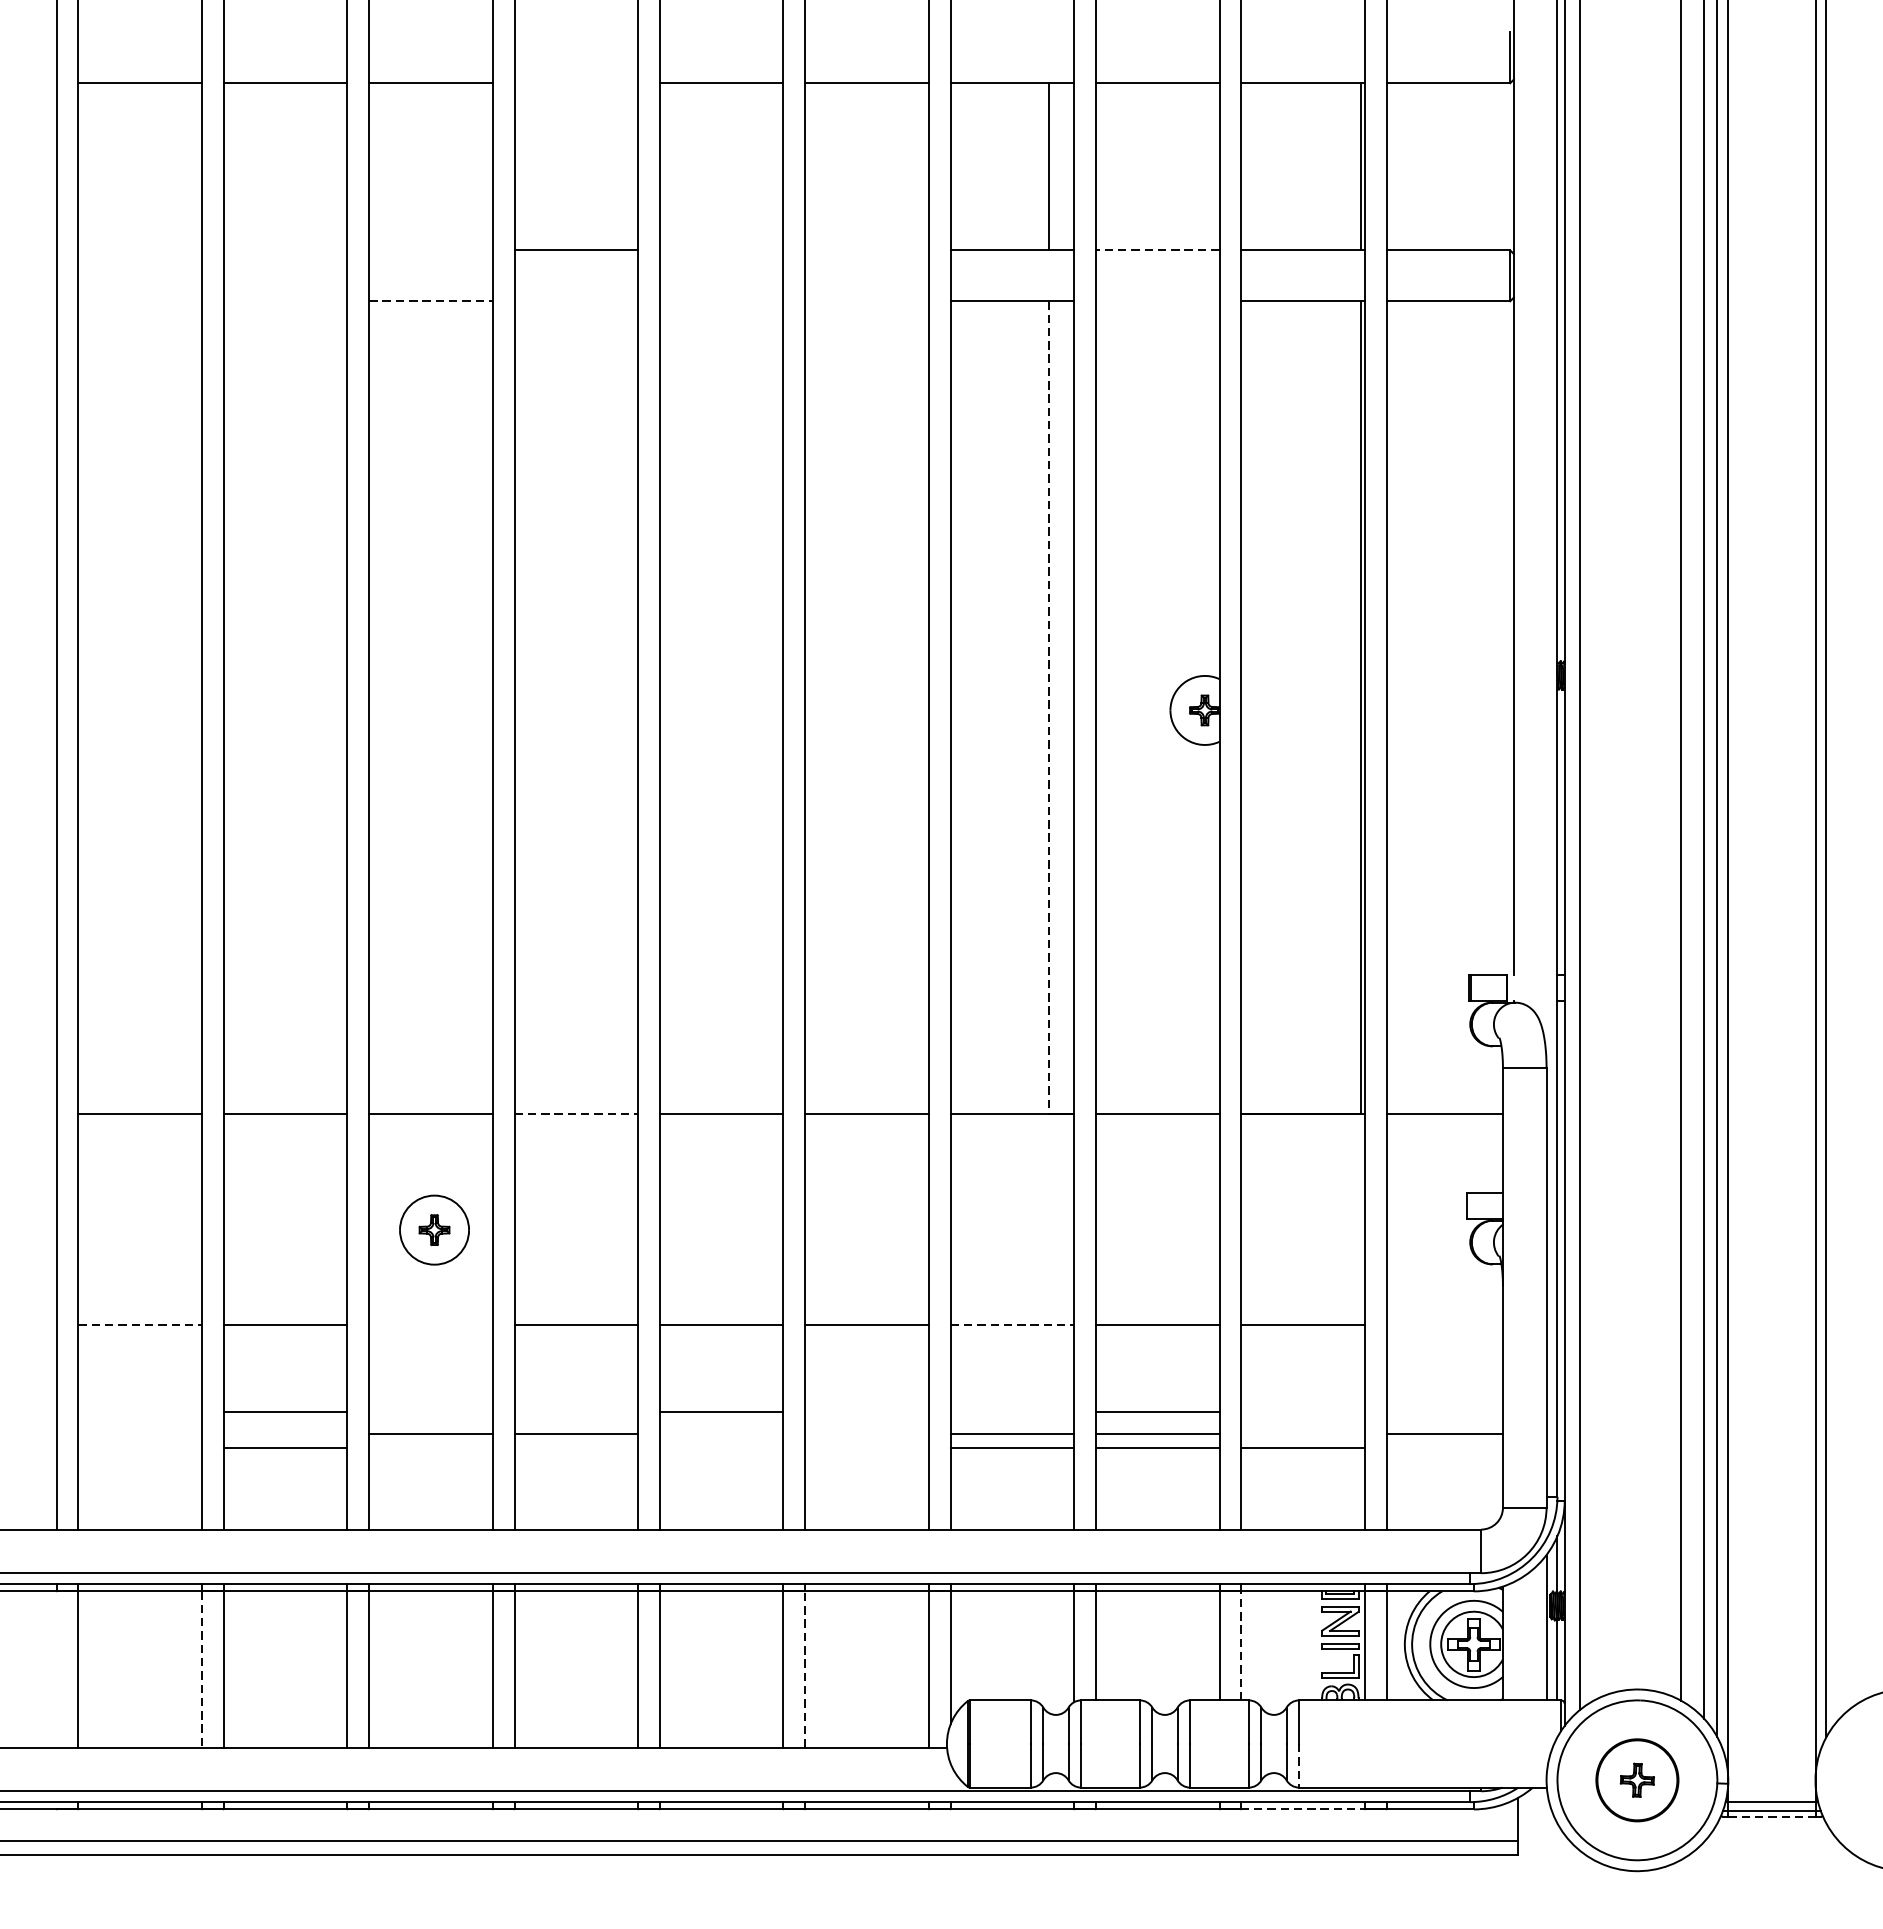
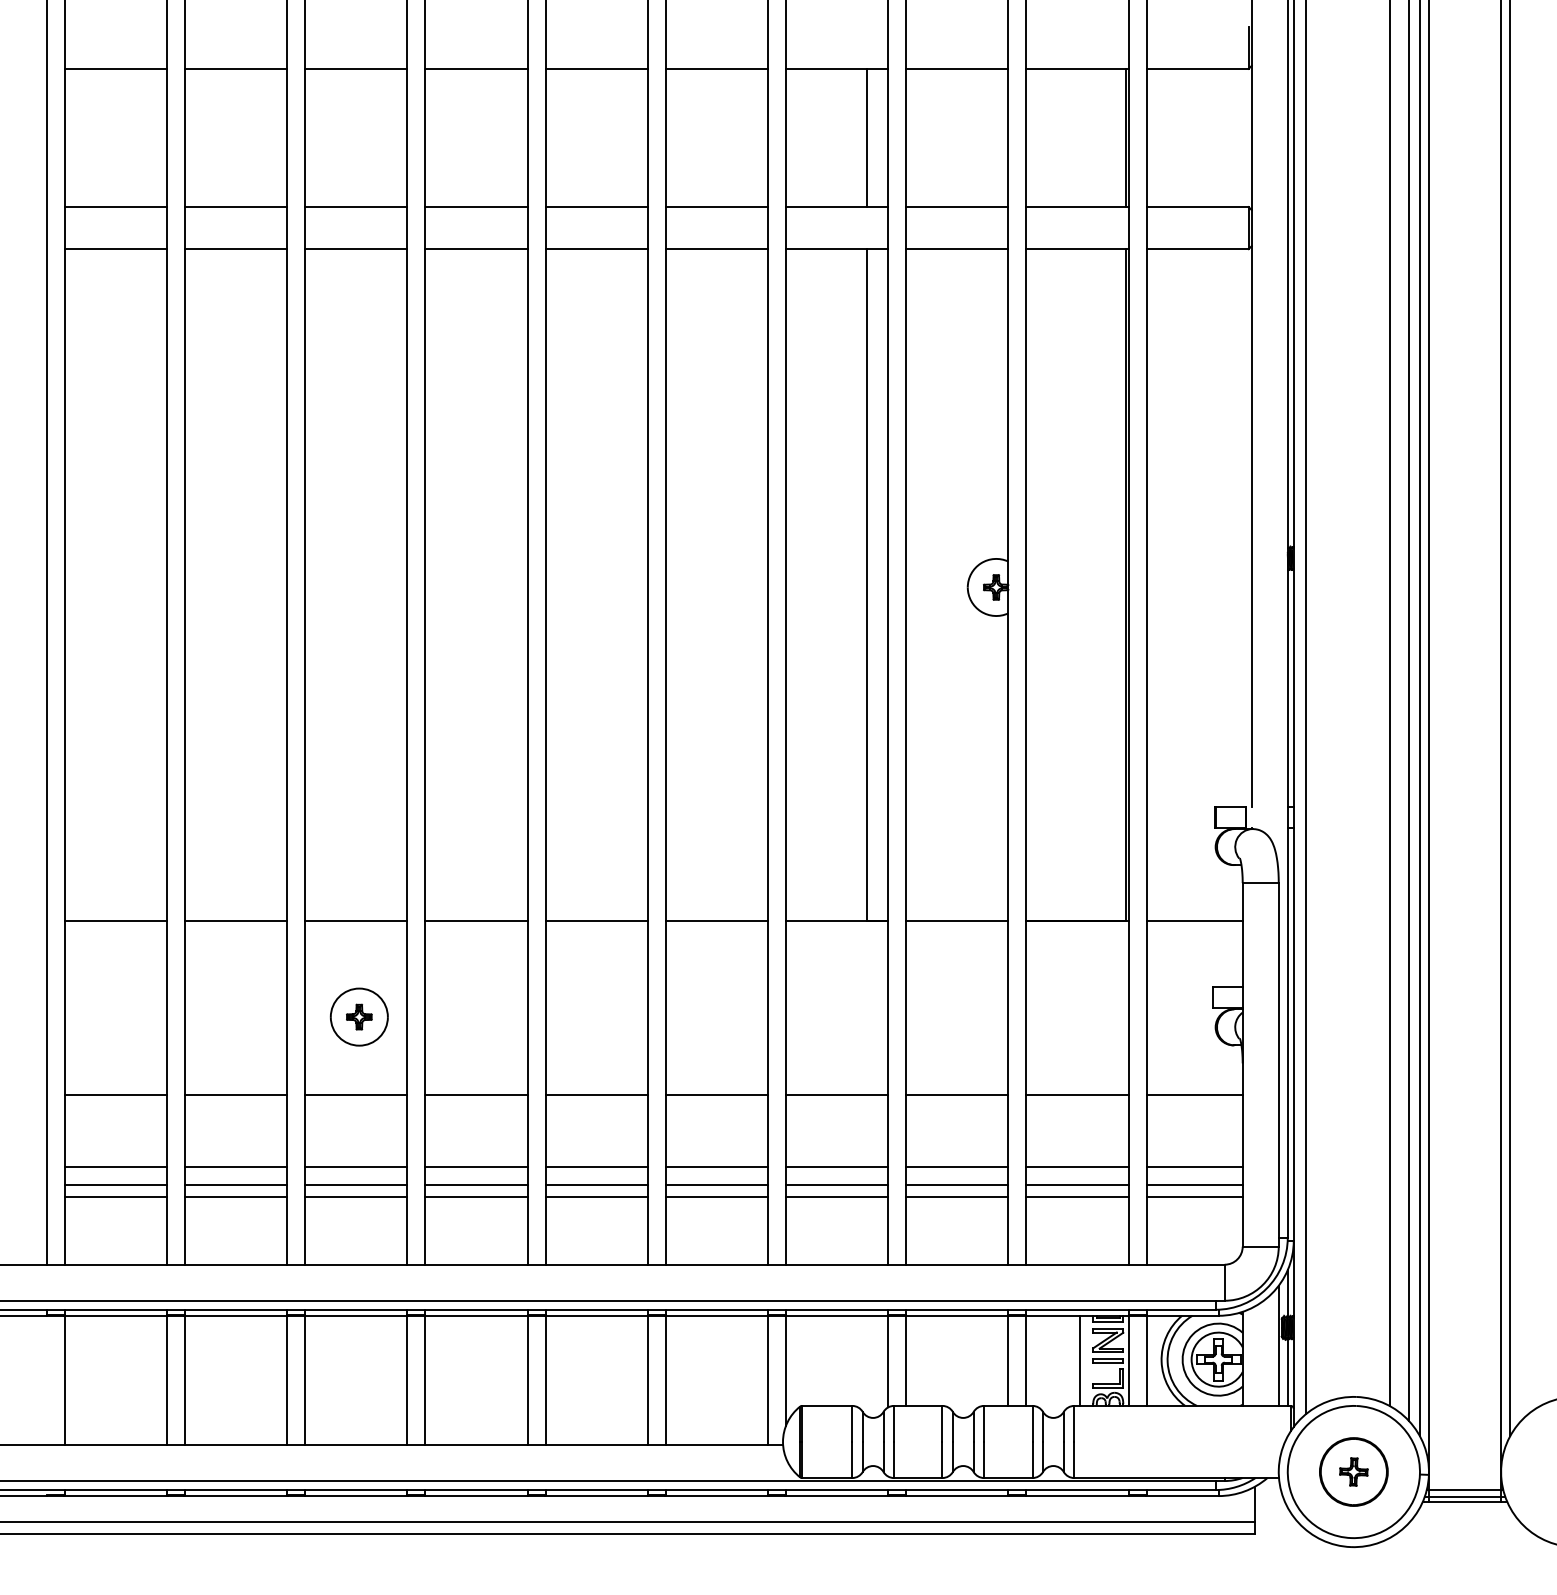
line: (576, 82) -> (476, 68), added
line: (139, 250) -> (115, 207), added
line: (285, 250) -> (236, 207), added
line: (431, 250) -> (356, 207), added
line: (721, 250) -> (596, 207), added
line: (866, 250) -> (716, 207), added
line: (1156, 250) -> (956, 207), dashed -> solid
line: (139, 301) -> (115, 249), added
line: (285, 301) -> (236, 249), added
line: (431, 301) -> (356, 249), dashed -> solid
line: (576, 301) -> (476, 249), added
line: (721, 301) -> (596, 249), added
line: (866, 301) -> (716, 249), added
line: (1158, 301) -> (957, 249), added
line: (1049, 708) -> (867, 585), dashed -> solid
line: (577, 1113) -> (477, 920), dashed -> solid
line: (140, 1324) -> (116, 1095), dashed -> solid
line: (431, 1324) -> (356, 1095), added
line: (1012, 1324) -> (837, 1095), dashed -> solid
line: (1444, 1324) -> (1194, 1095), added
line: (139, 1412) -> (115, 1167), added
line: (431, 1412) -> (356, 1167), added
line: (576, 1412) -> (476, 1167), added
line: (866, 1412) -> (716, 1167), added
line: (1012, 1412) -> (837, 1167), added
line: (1303, 1412) -> (1077, 1167), added
line: (1444, 1412) -> (1194, 1167), added
line: (139, 1433) -> (115, 1185), added
line: (285, 1433) -> (236, 1185), added
line: (721, 1433) -> (596, 1185), added
line: (866, 1433) -> (716, 1185), added
line: (1303, 1433) -> (1077, 1185), added
line: (139, 1448) -> (115, 1197), added
line: (431, 1448) -> (356, 1197), added
line: (576, 1448) -> (476, 1197), added
line: (721, 1448) -> (596, 1197), added
line: (866, 1448) -> (716, 1197), added
line: (1444, 1448) -> (1194, 1197), added
line: (1241, 1645) -> (1026, 1360), dashed -> solid
line: (1306, 1645) -> (1080, 1360), added
line: (202, 1669) -> (167, 1380), dashed -> solid
line: (804, 1669) -> (665, 1380), dashed -> solid
line: (1299, 1766) -> (1074, 1460), dashed -> solid
line: (1303, 1809) -> (1077, 1496), dashed -> solid
line: (1772, 1817) -> (1465, 1502), dashed -> solid

